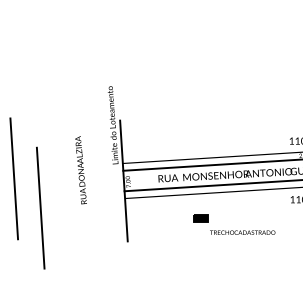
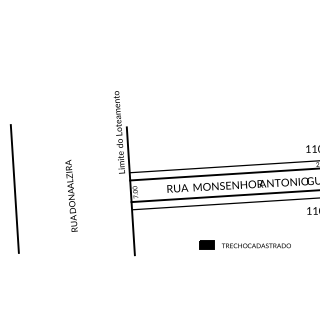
text: (81, 169) -> (71, 195), moved
line: (40, 207) -> (42, 219), removed
part: (200, 218) -> (206, 244), moved

